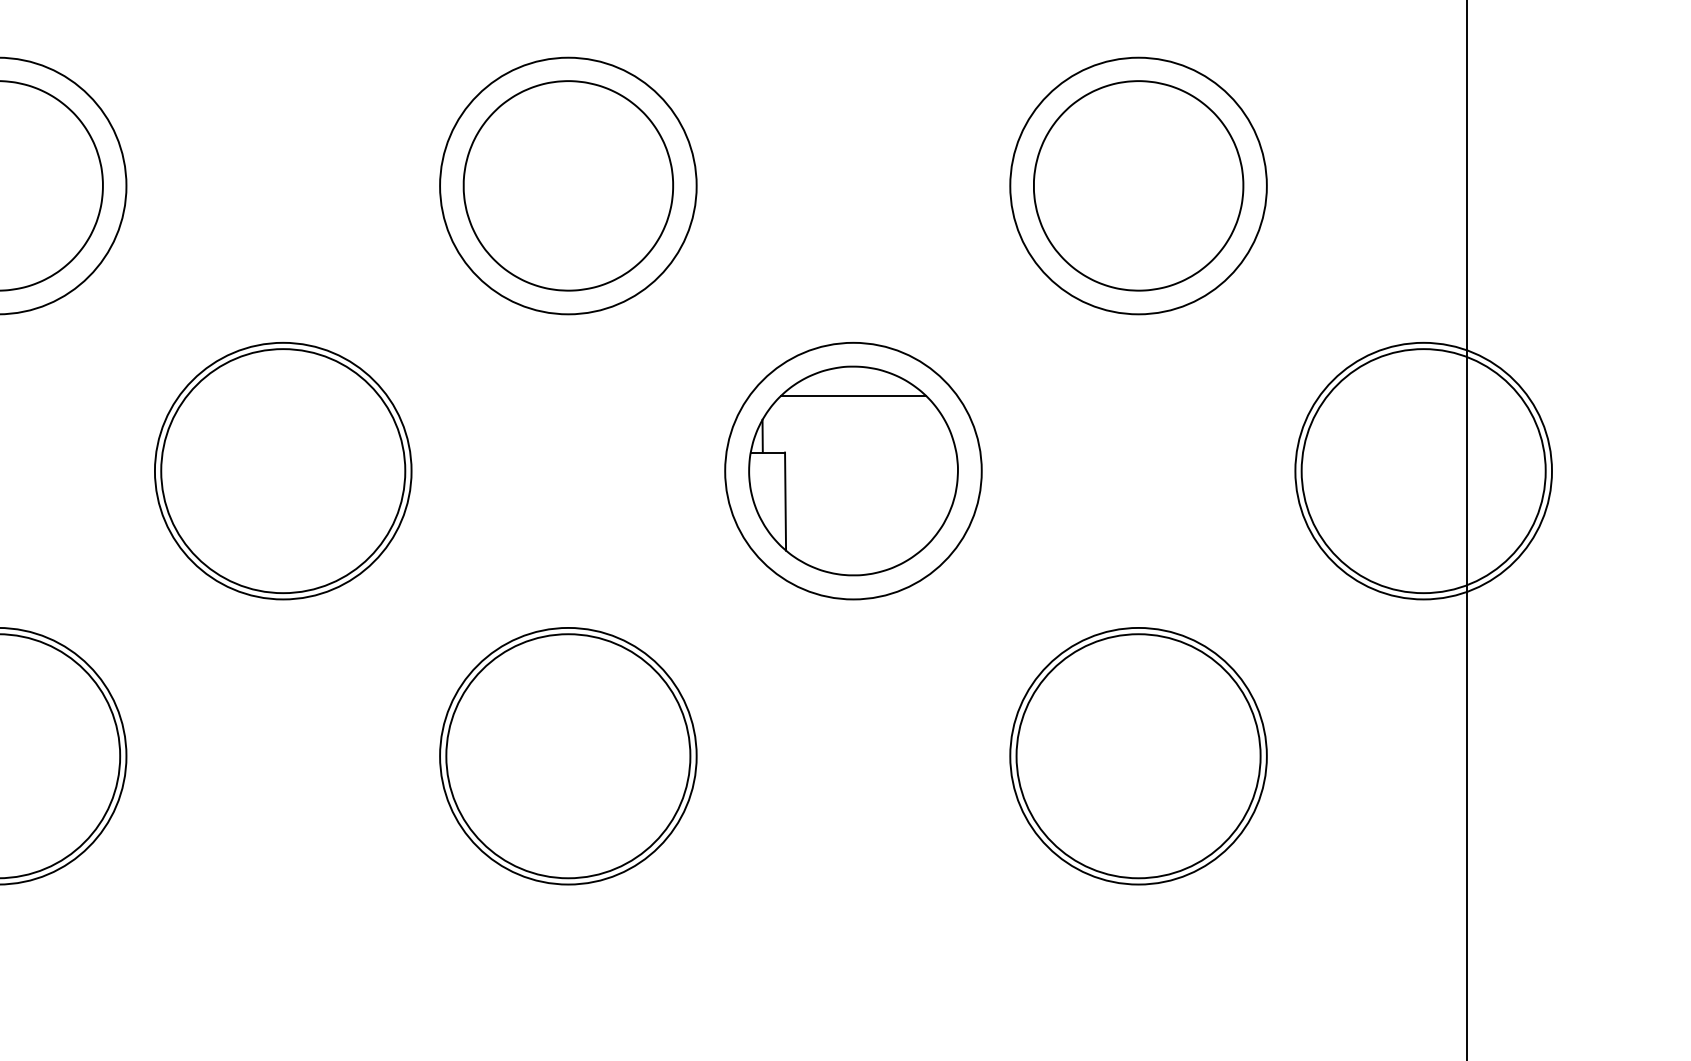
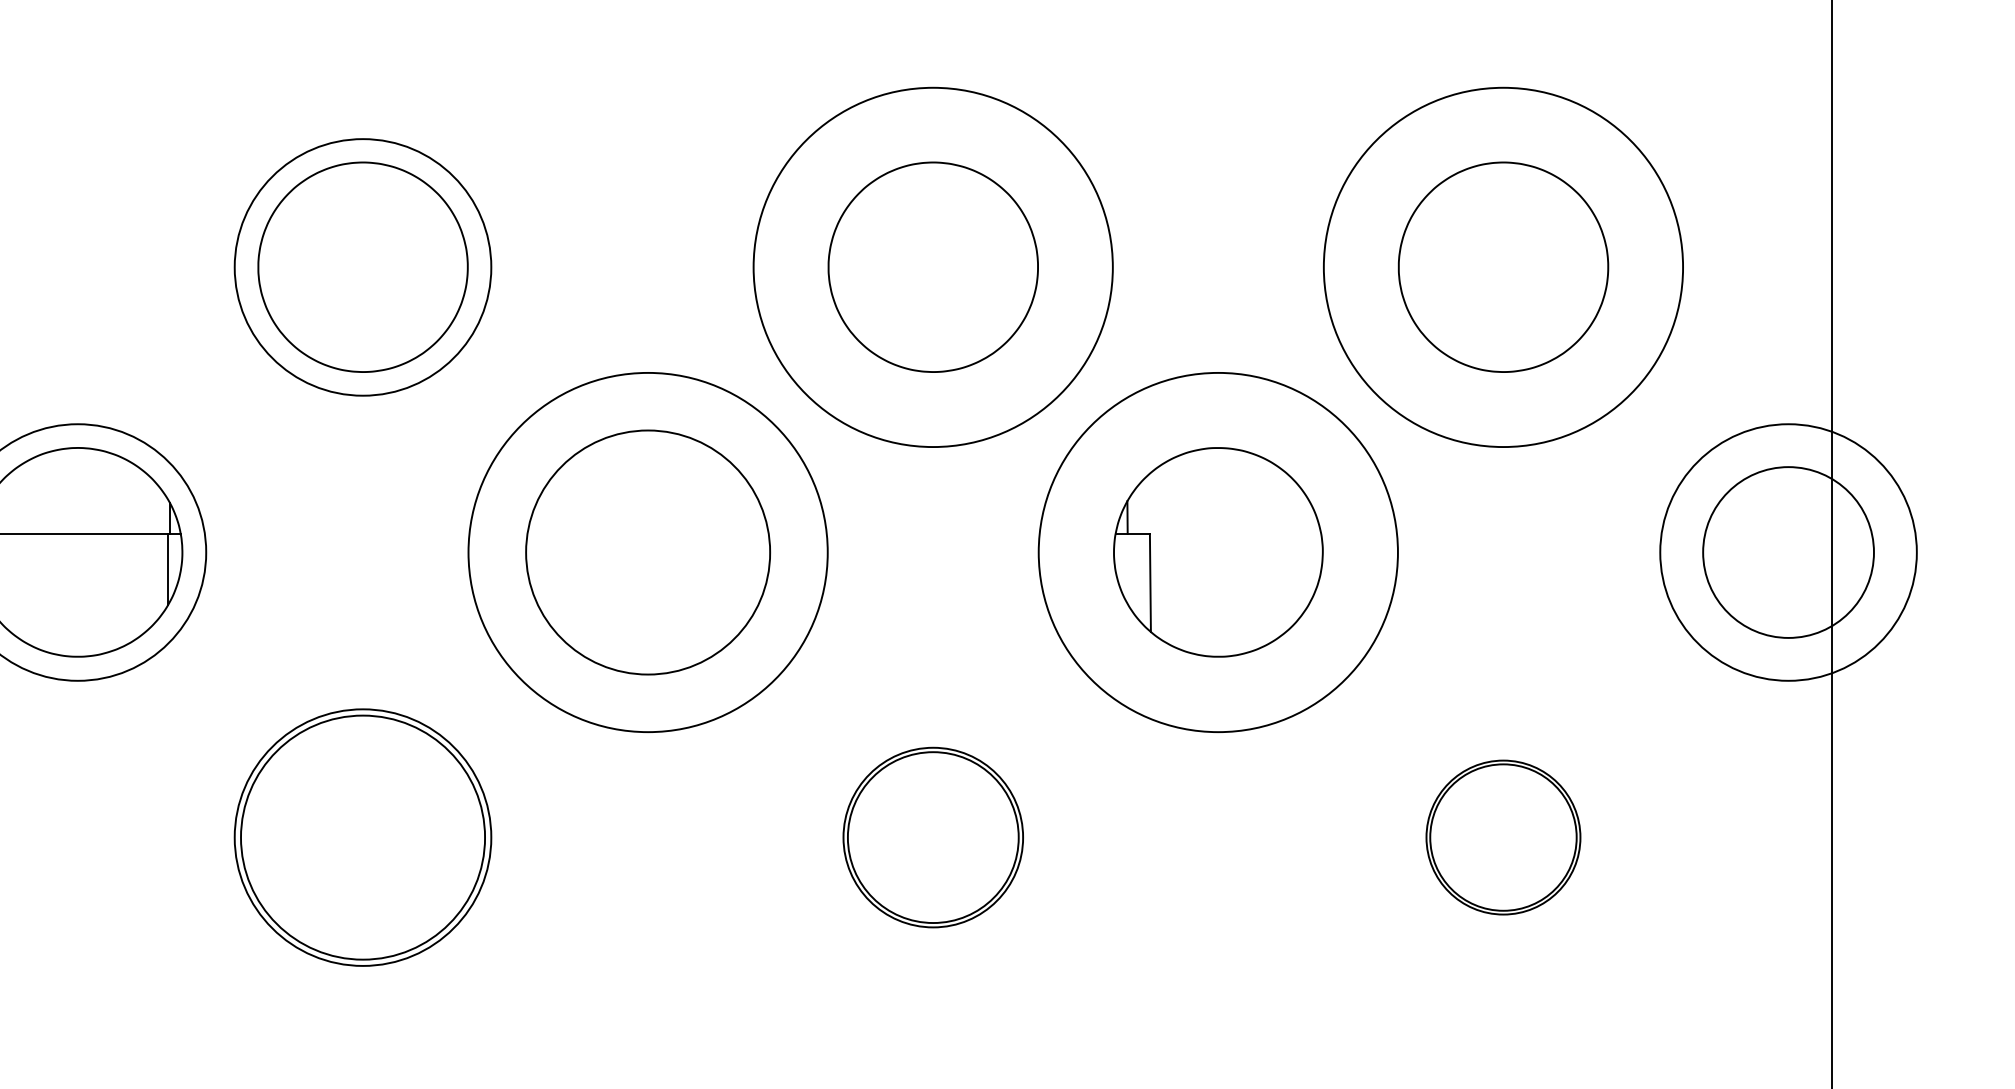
circle: (567, 186) -> (932, 267), size x1.4
circle: (1138, 186) -> (1503, 267), size x1.4
line: (853, 395) -> (1218, 476), removed
circle: (282, 471) -> (647, 552), size x1.4
circle: (853, 471) -> (1218, 552), size x1.4
circle: (1423, 471) -> (1788, 552), size x0.7
part: (568, 756) -> (933, 837), size x0.7
part: (1138, 756) -> (1503, 837), size x0.6

